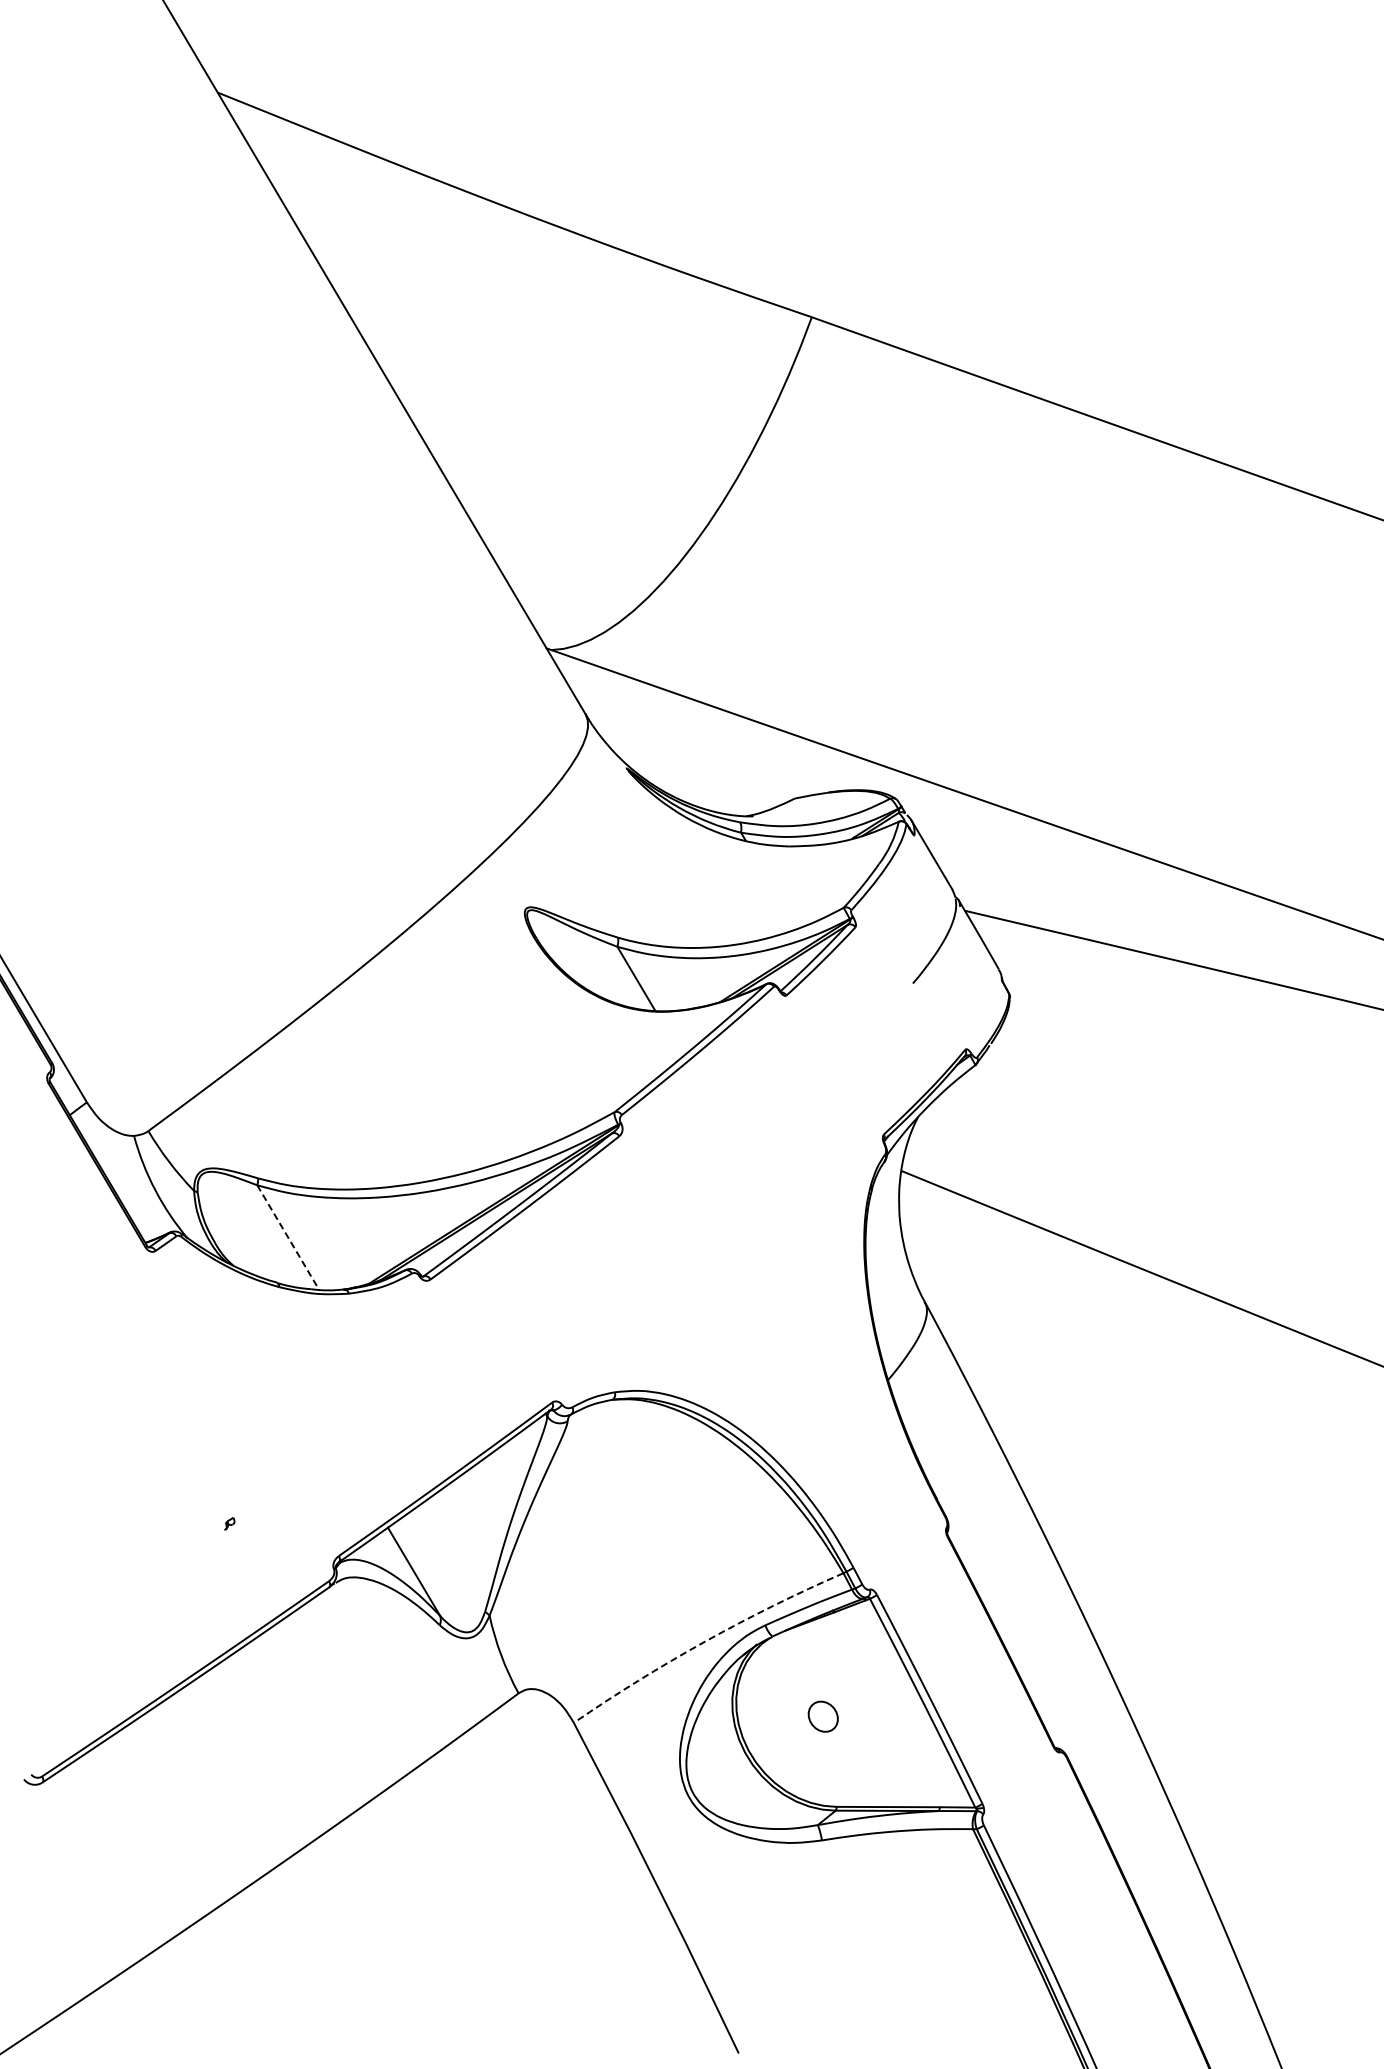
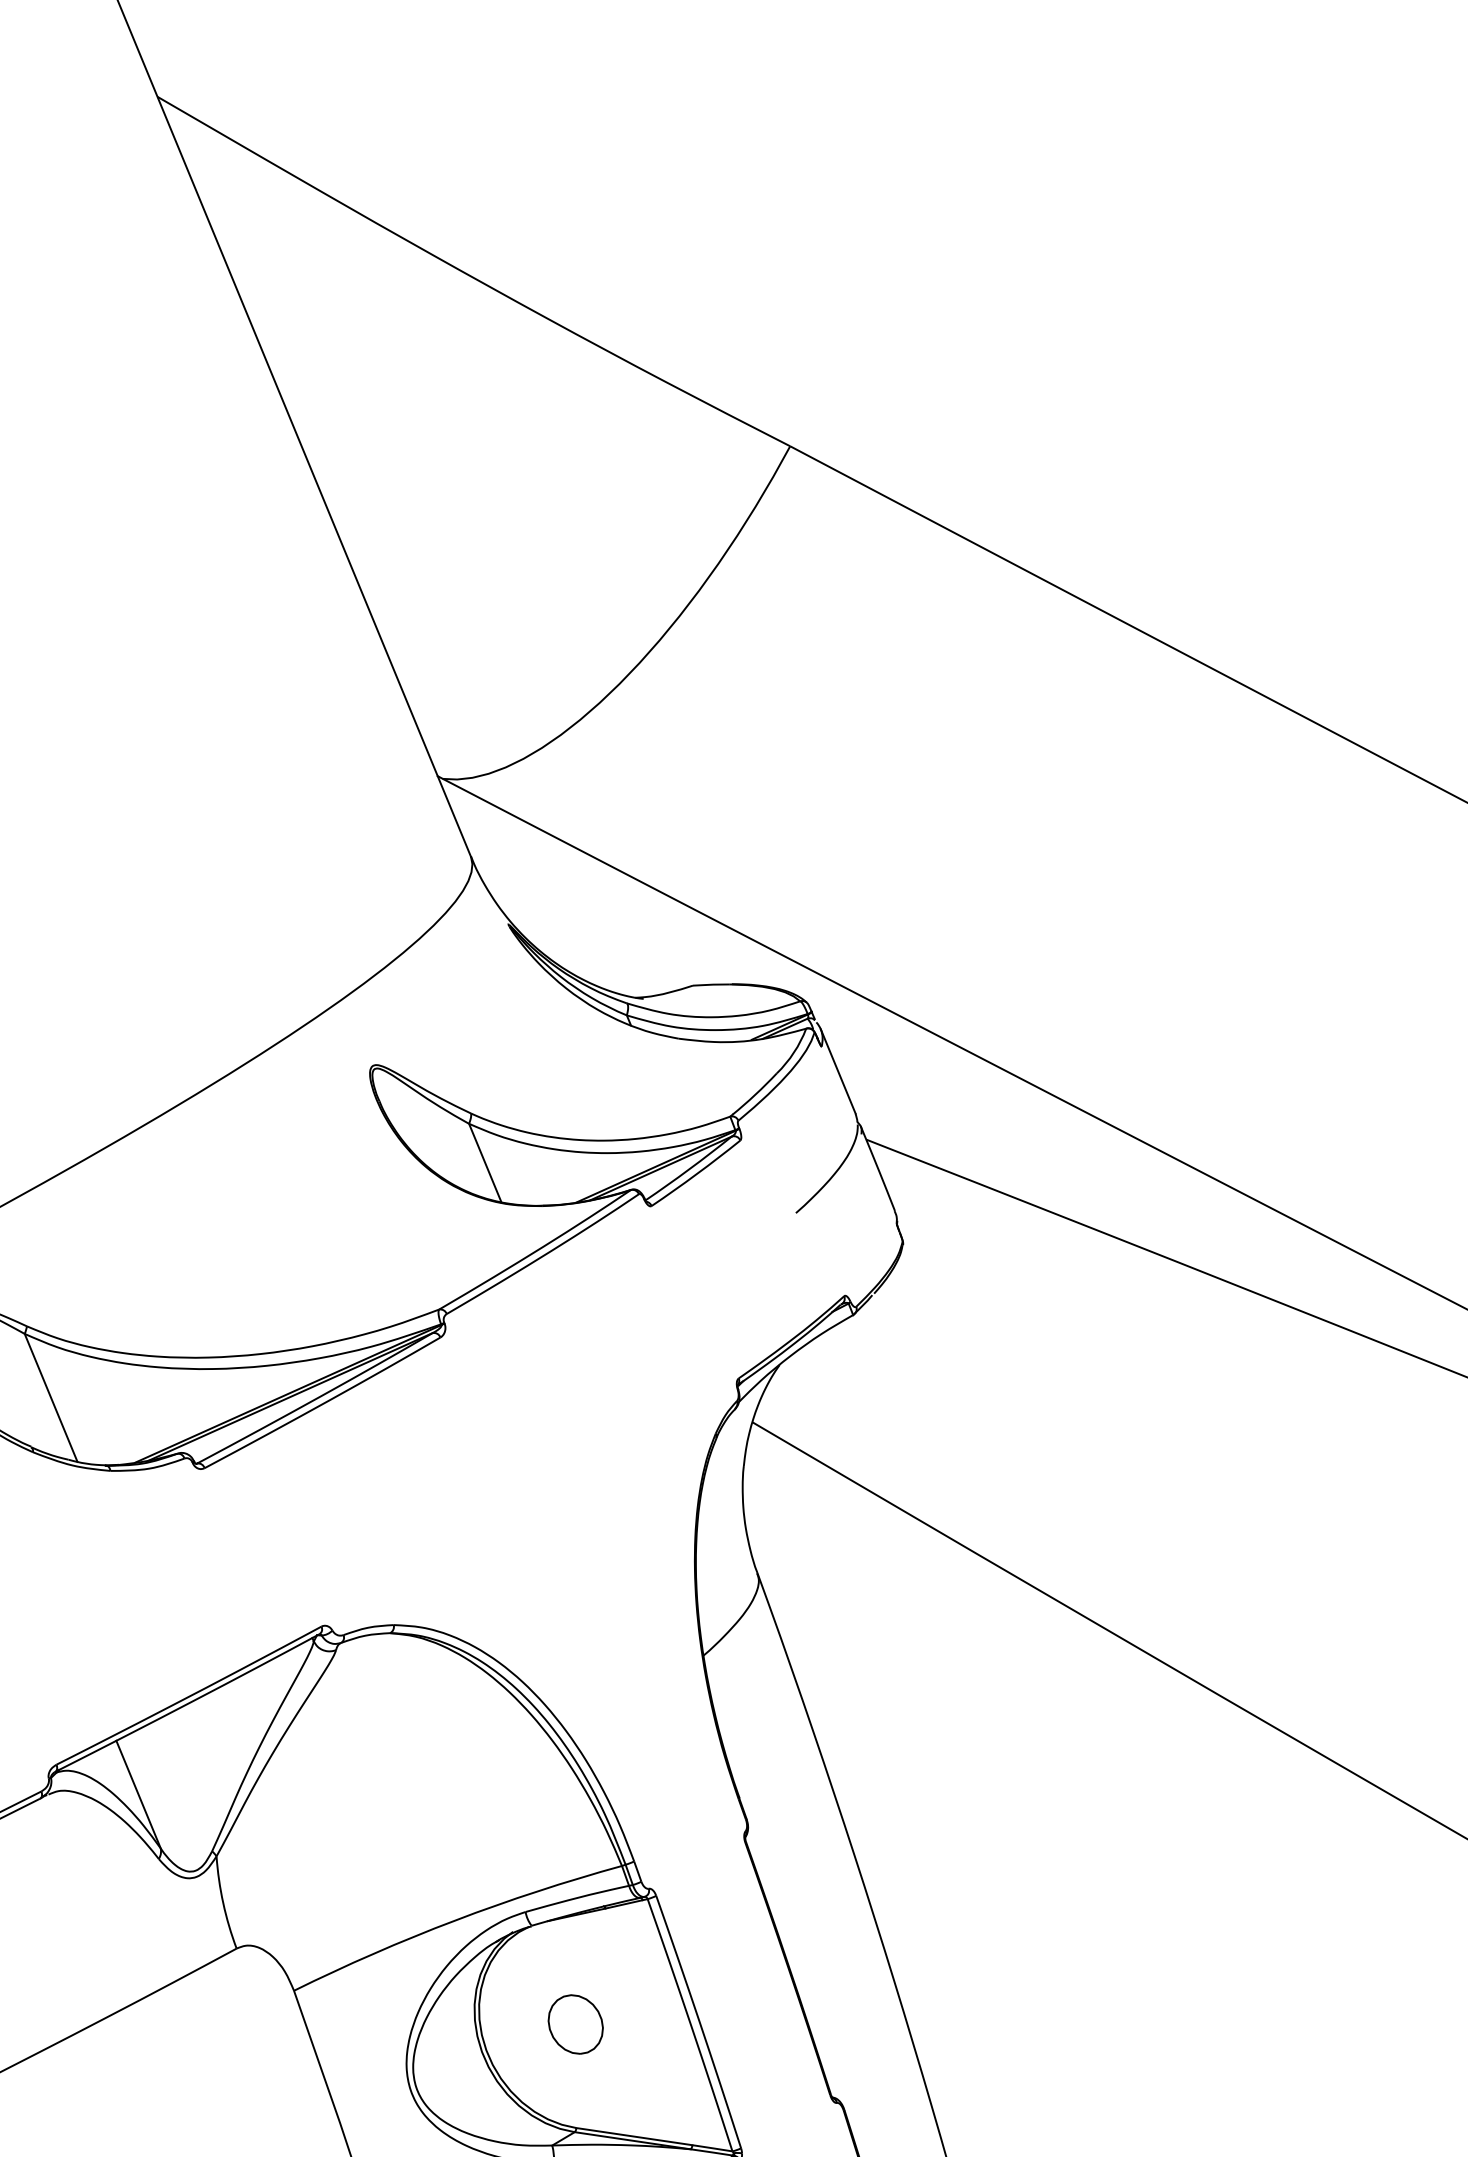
line: (288, 1237) -> (51, 1397), dashed -> solid
arc: (705, 1641) -> (455, 1920), dashed -> solid
part: (823, 1716) -> (576, 2024), size x1.67

